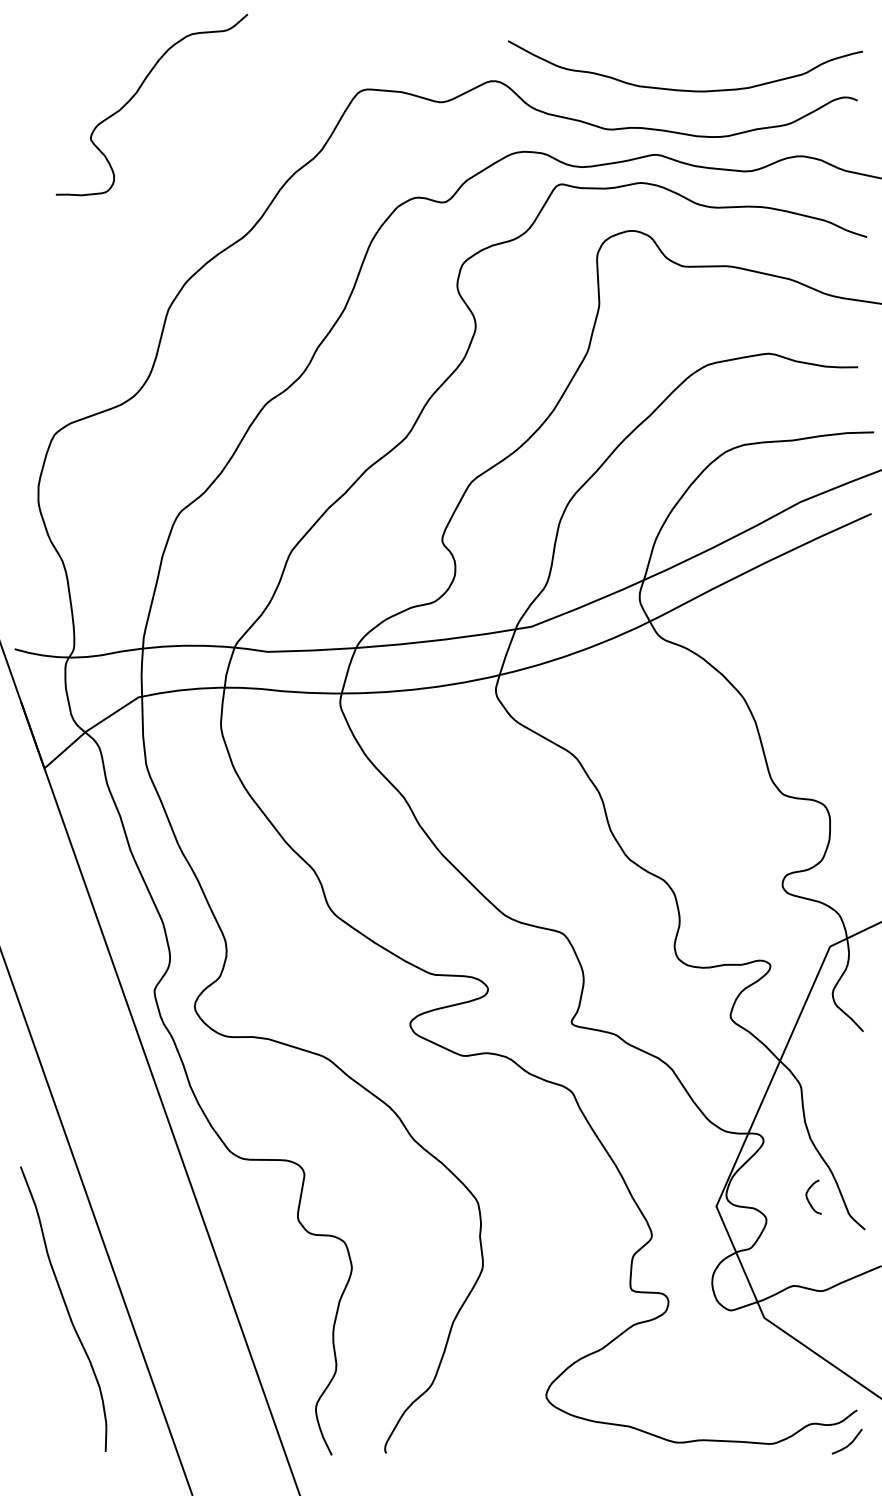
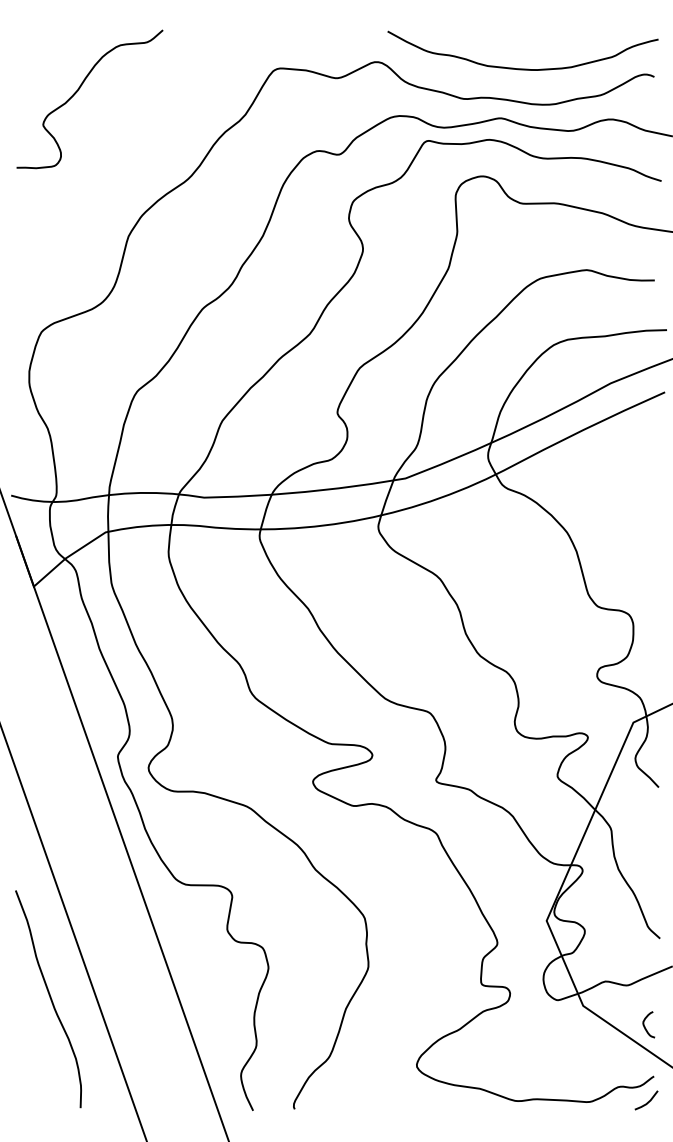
curve: (136, 94) -> (78, 91), moved
curve: (809, 1199) -> (645, 1026), moved

